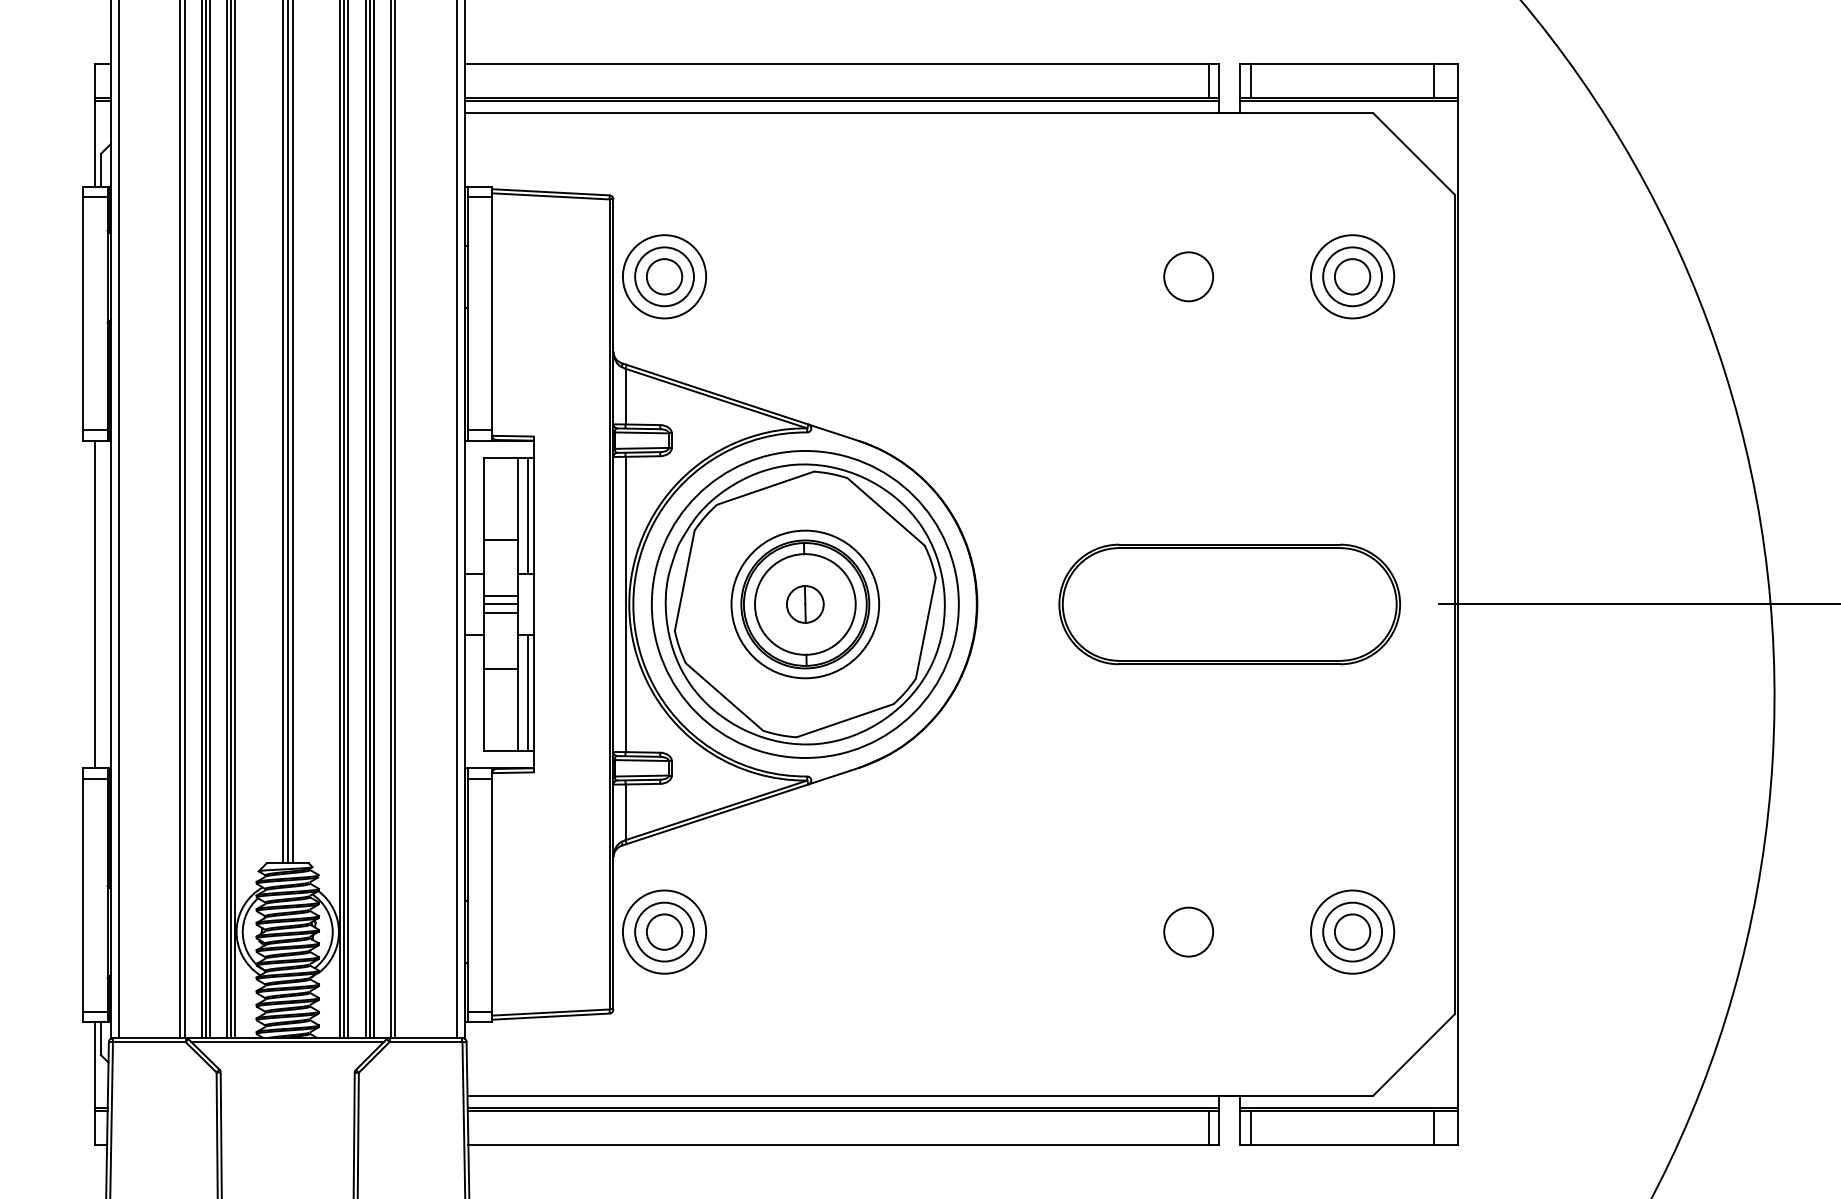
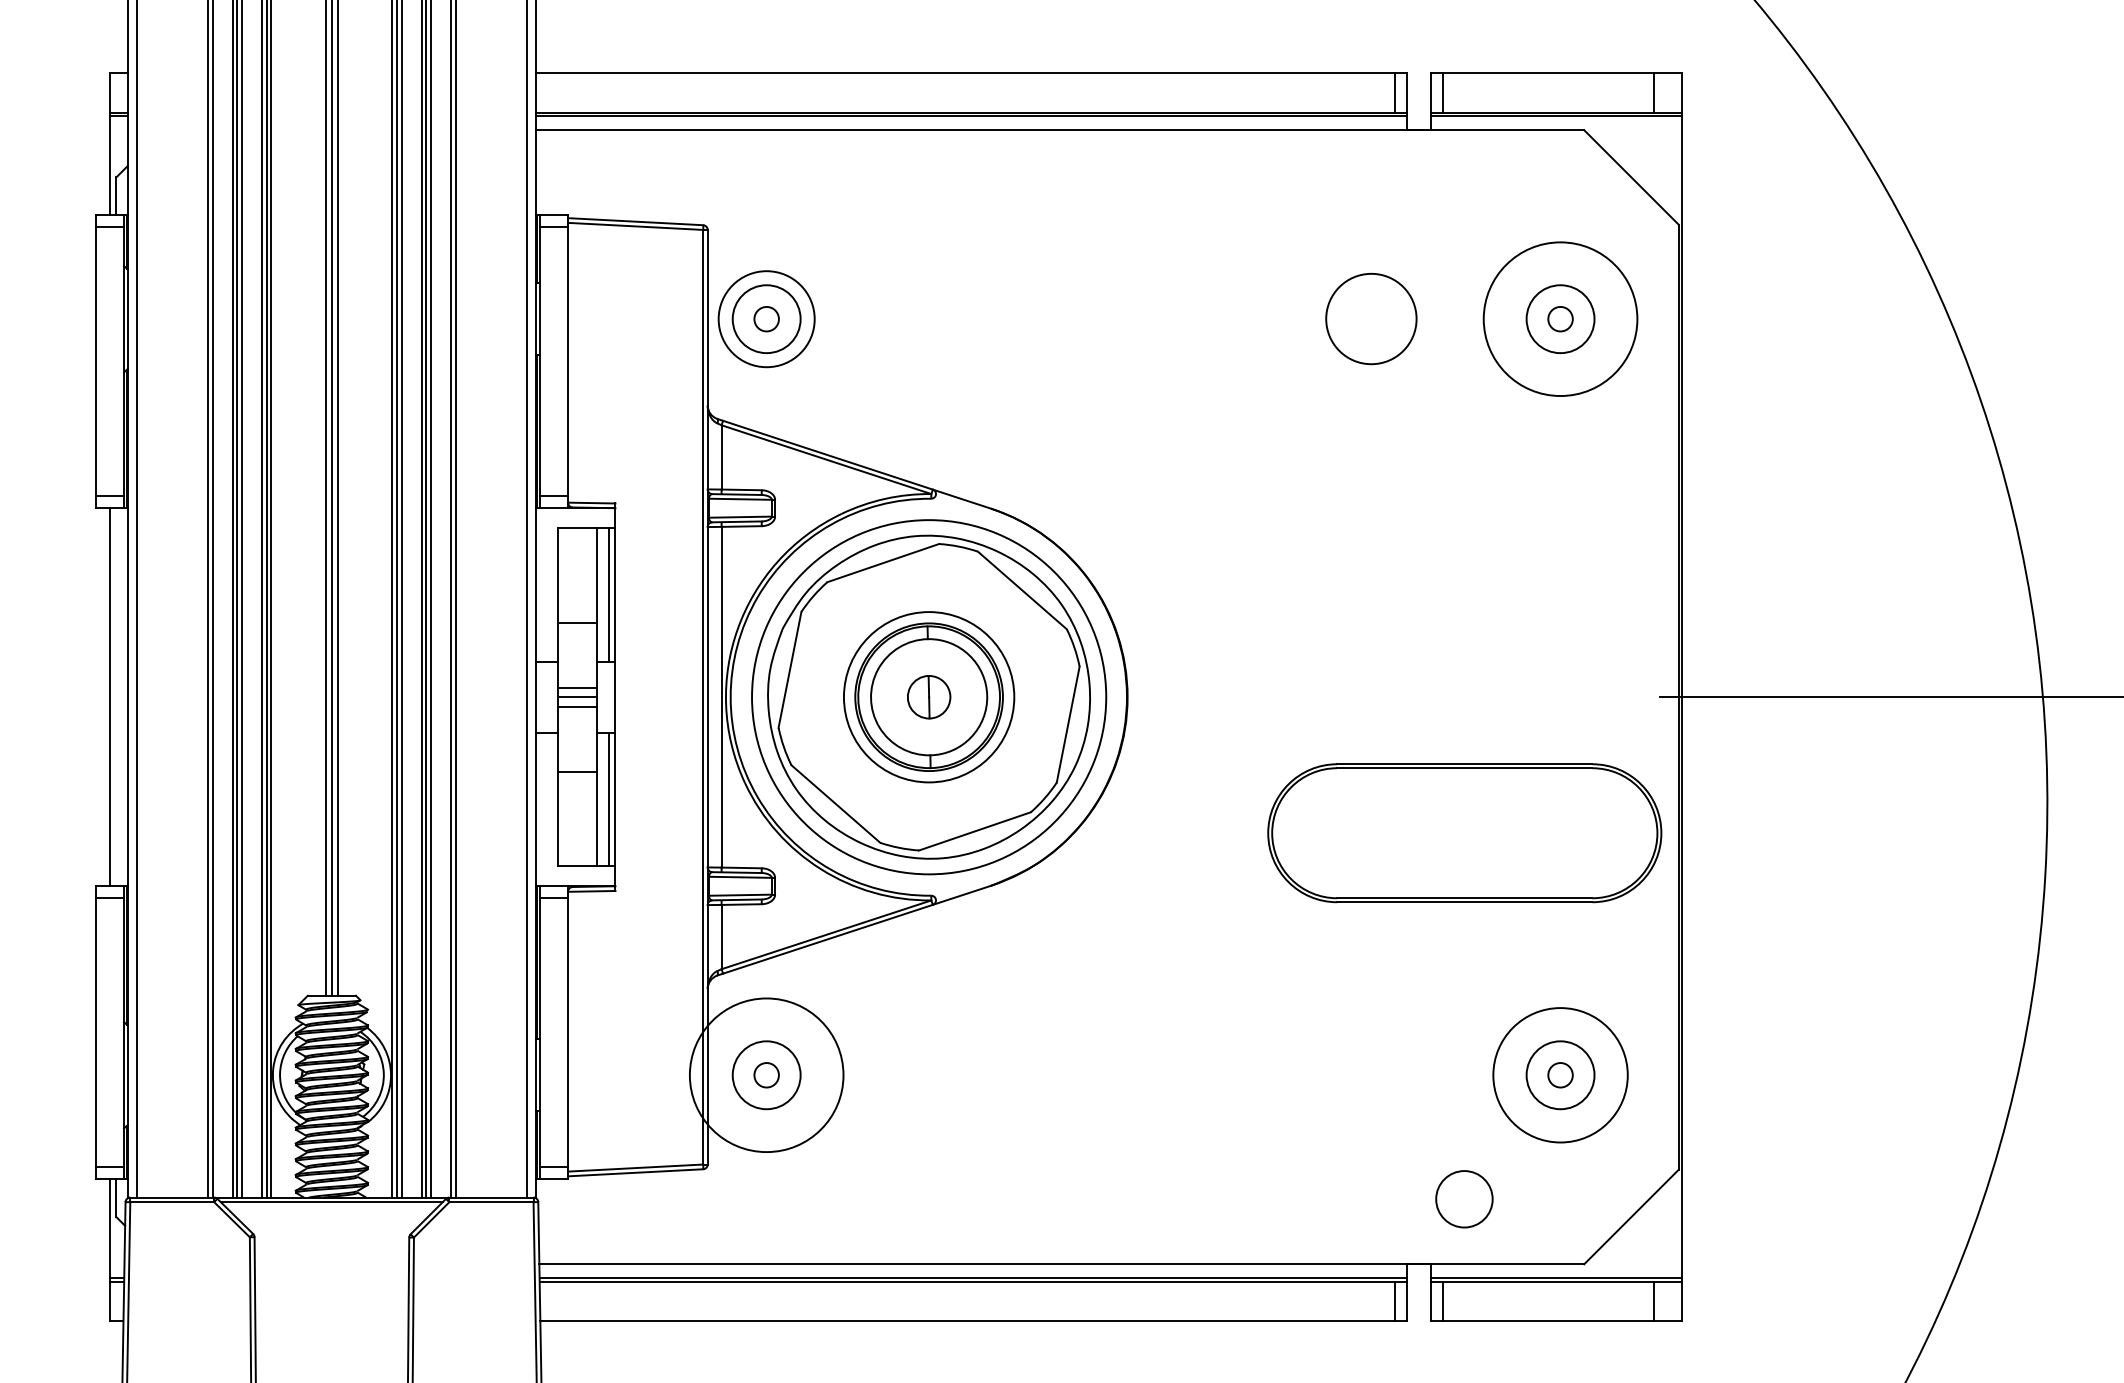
circle: (664, 276) -> (766, 318), size x0.6
circle: (1352, 276) -> (1560, 318), size x0.6
circle: (1188, 277) -> (1371, 319), size x1.6
circle: (1352, 277) -> (1560, 319), size x1.6
part: (1229, 604) -> (1464, 833), moved
circle: (664, 931) -> (766, 1074), size x0.6
circle: (1352, 931) -> (1560, 1074), size x0.6
circle: (664, 932) -> (766, 1075), size x1.6
circle: (1188, 932) -> (1464, 1199), moved
circle: (1352, 932) -> (1560, 1075), size x1.4

